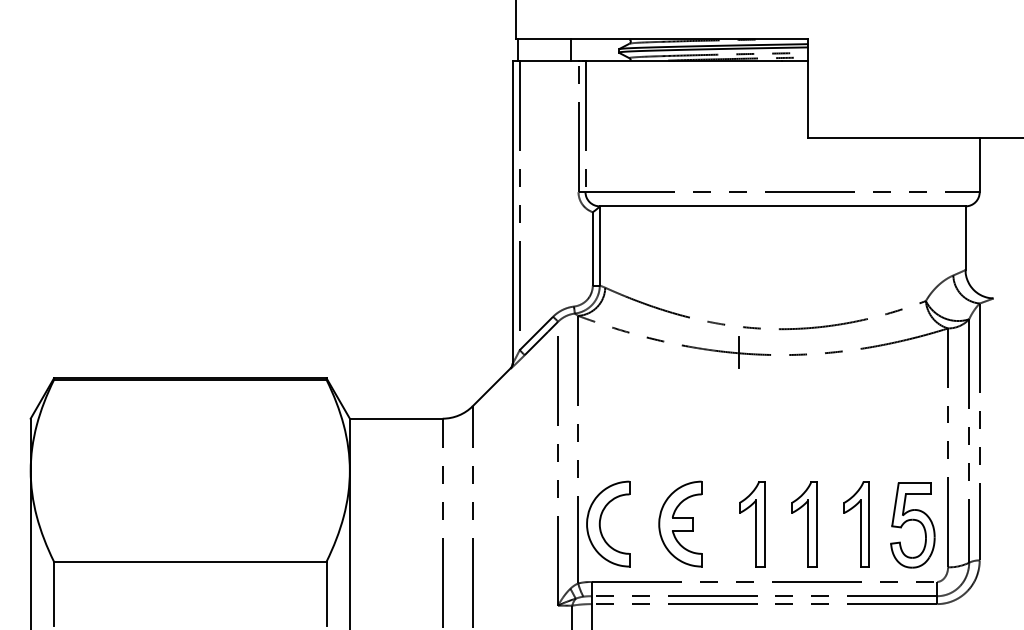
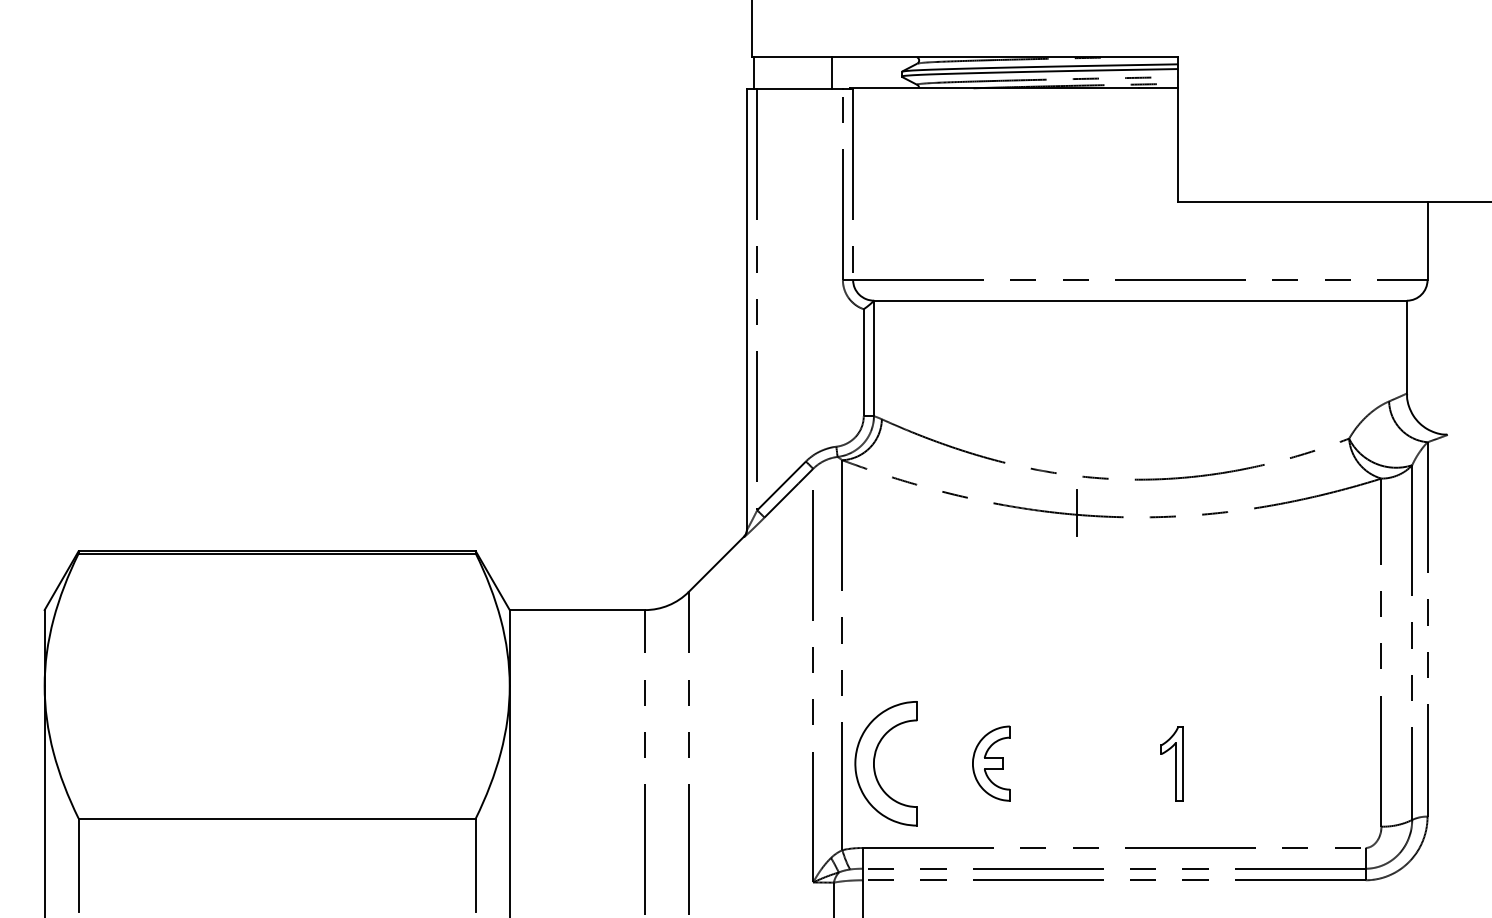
part: (680, 523) -> (991, 762), size x0.6
part: (752, 524) -> (1096, 764), removed
part: (804, 524) -> (1172, 764), size x0.6
part: (856, 524) -> (1248, 764), removed
part: (912, 525) -> (1329, 765), removed

